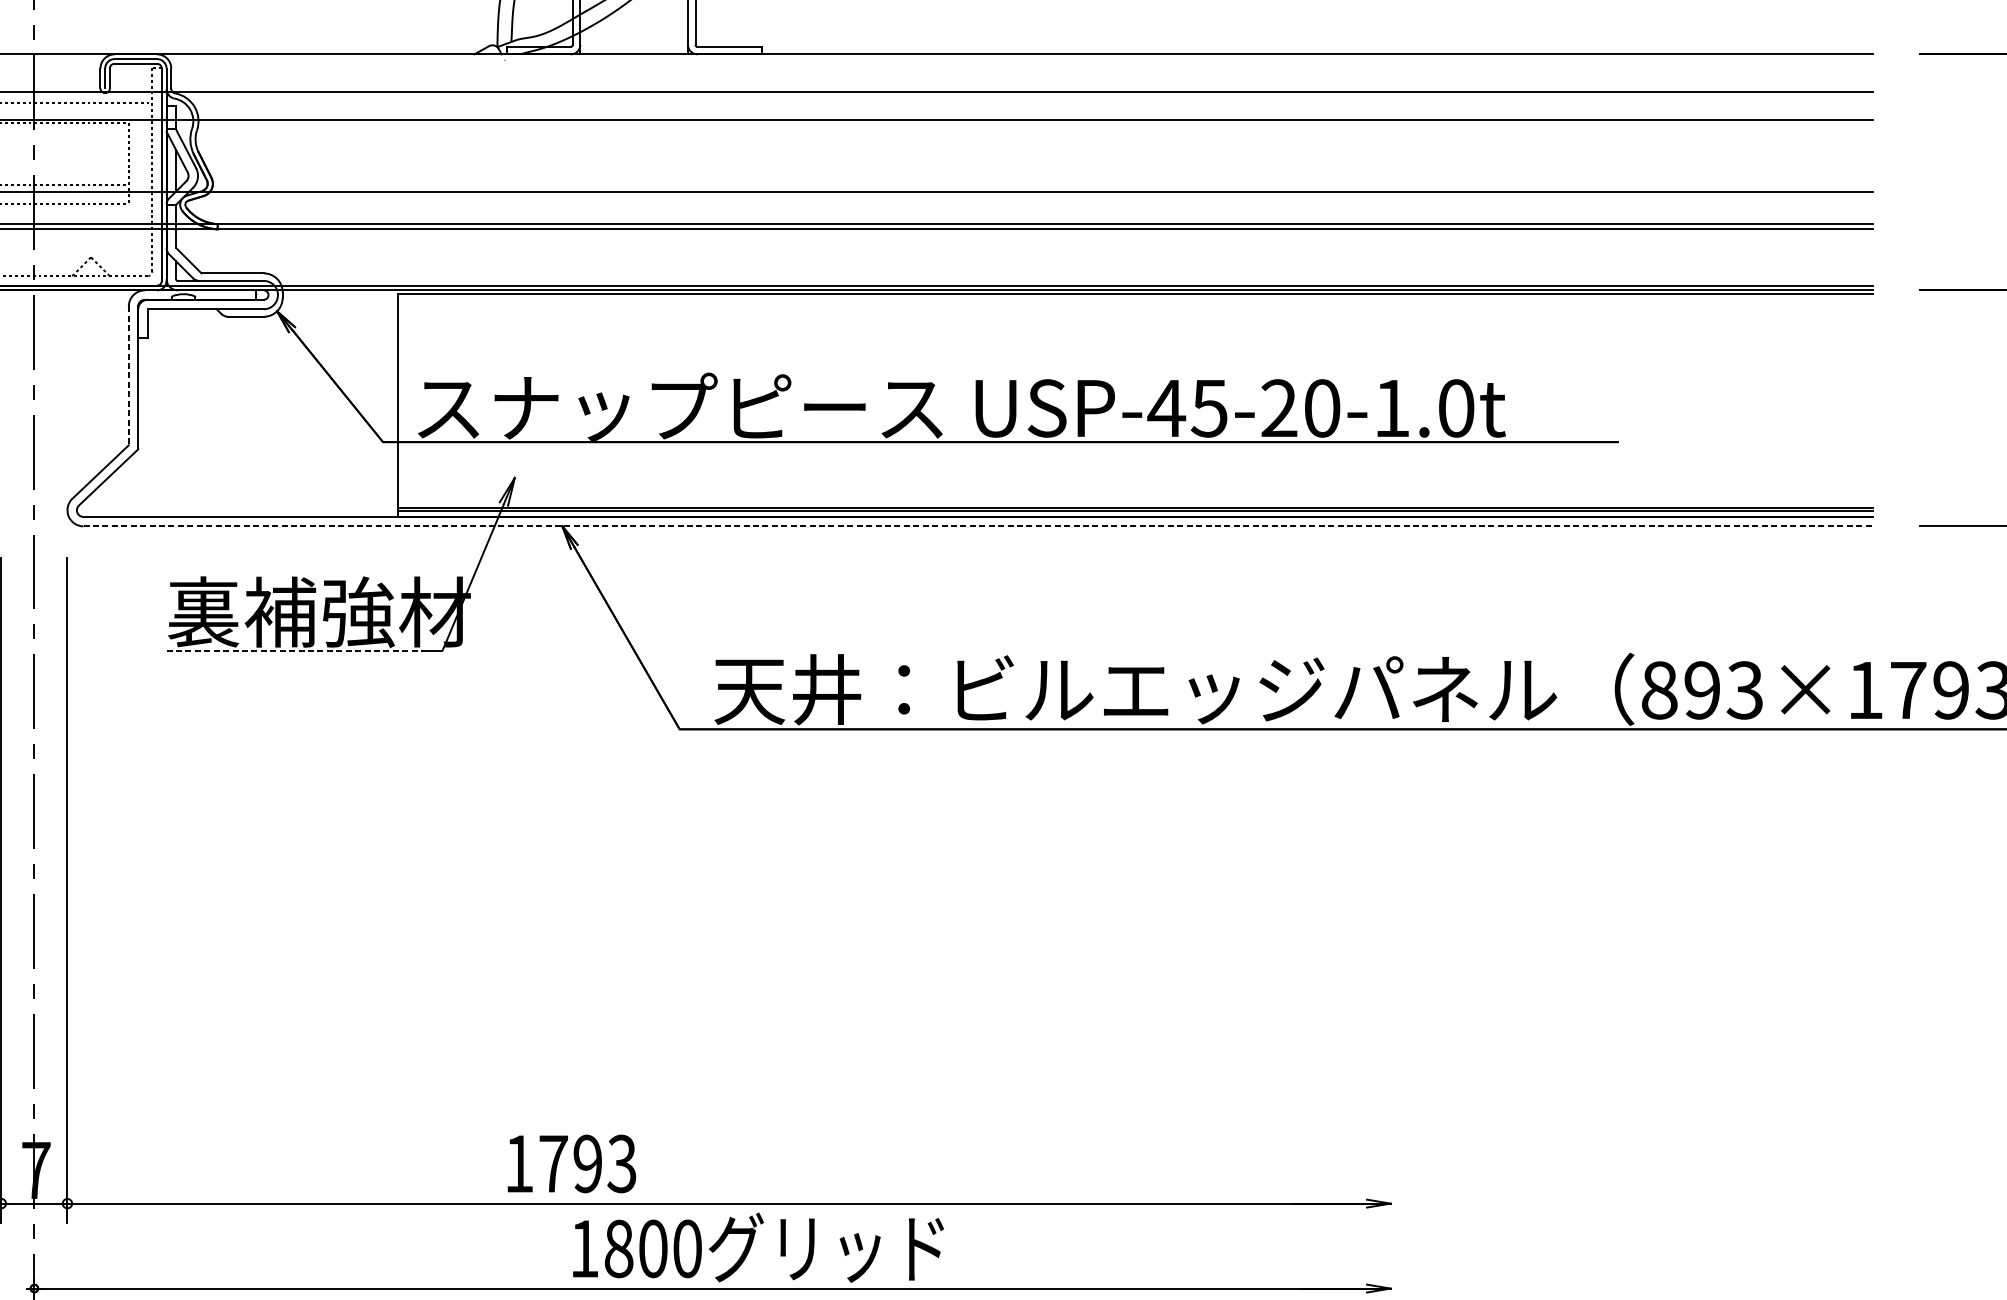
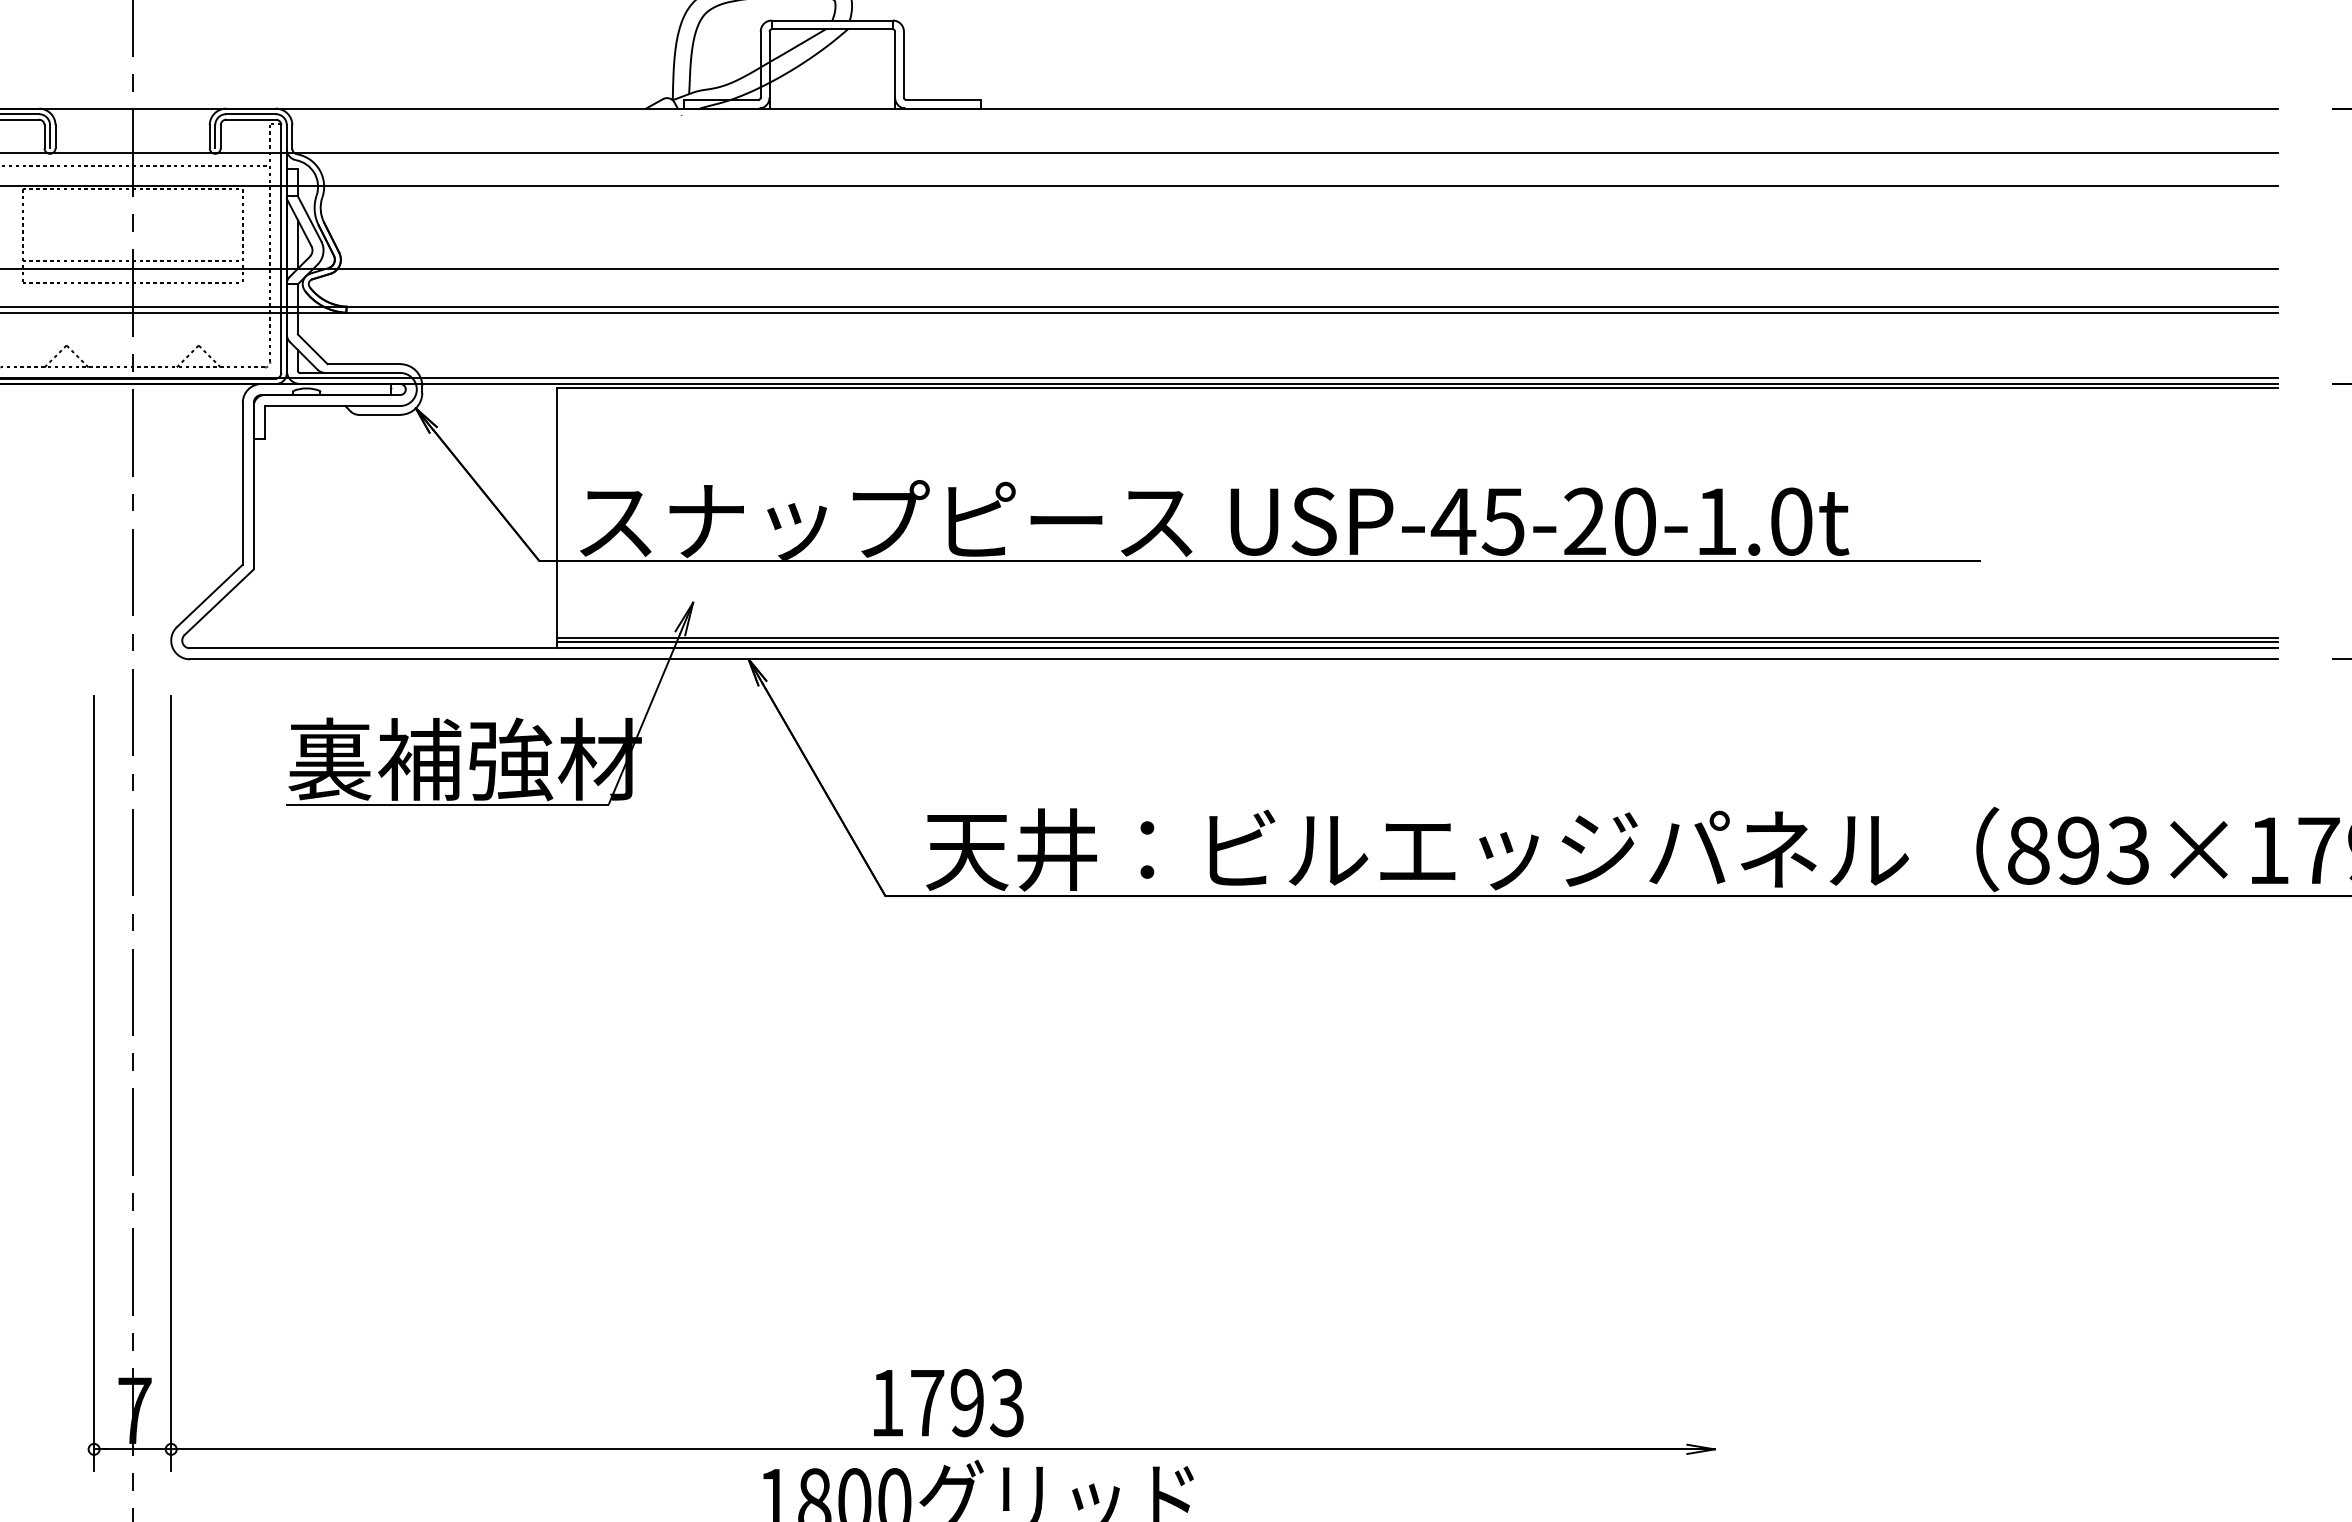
line: (128, 375) -> (242, 483), dashed -> solid
line: (978, 526) -> (1233, 659), dashed -> solid
line: (295, 650) -> (437, 804), dashed -> solid
text: (571, 1164) -> (948, 1403), moved

